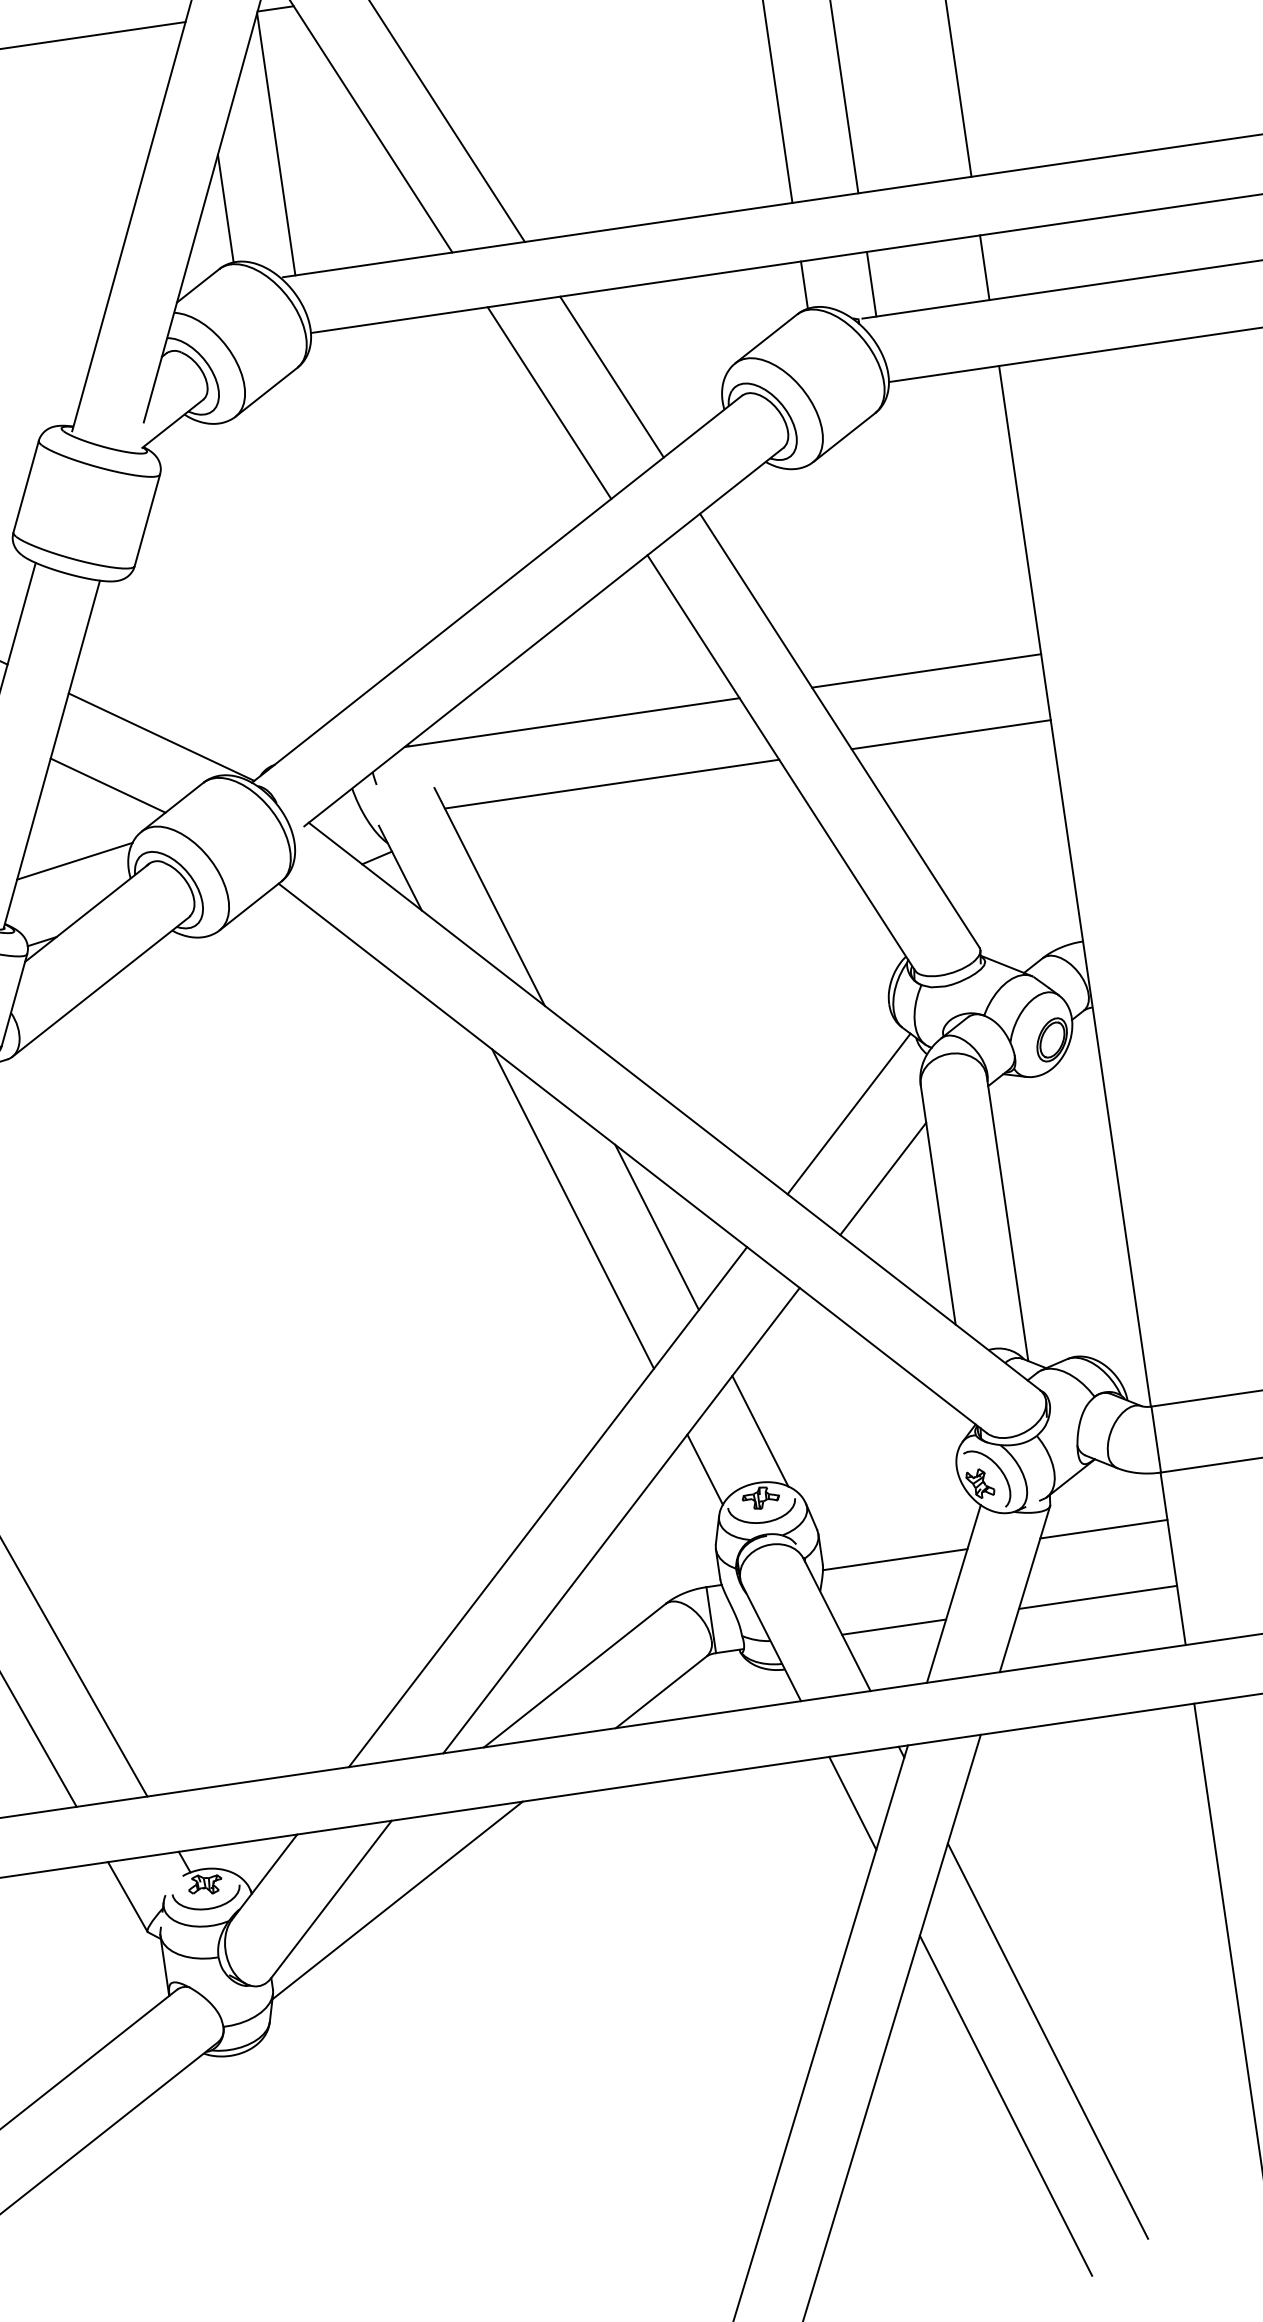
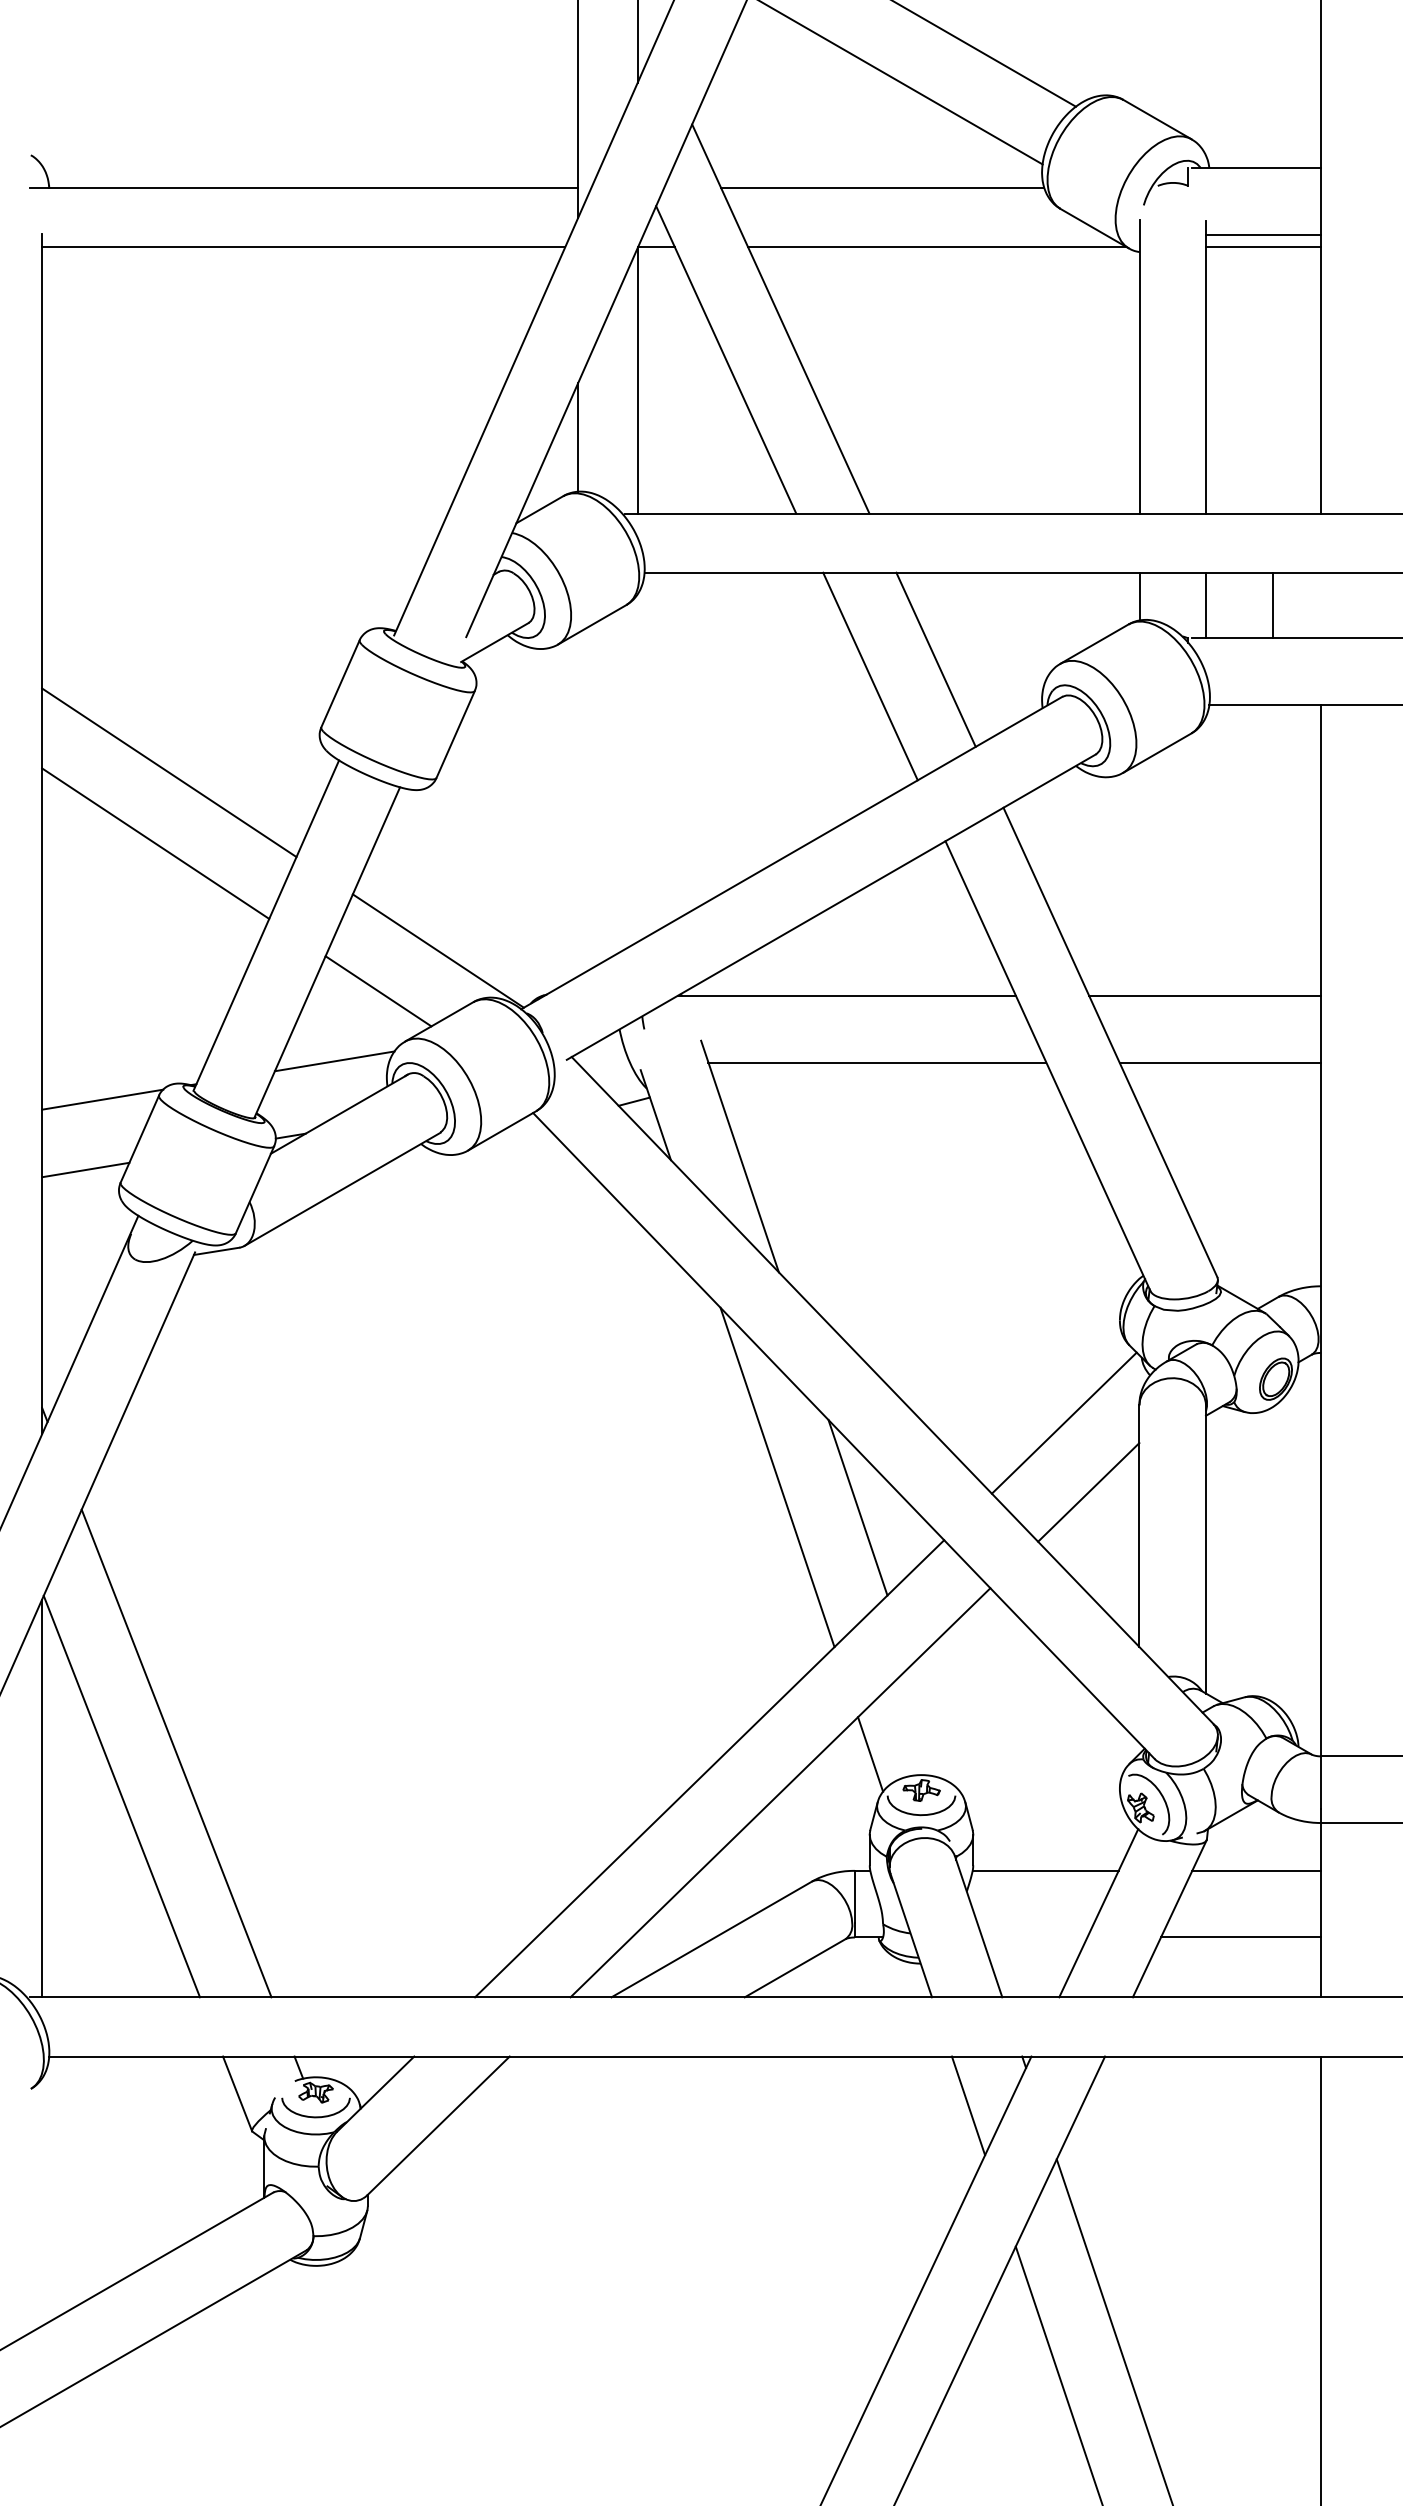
line: (984, 267) -> (1272, 605), moved
line: (760, 1431) -> (930, 1724), removed
line: (893, 1627) -> (1034, 1937), removed
line: (397, 1900) -> (503, 2136), removed

